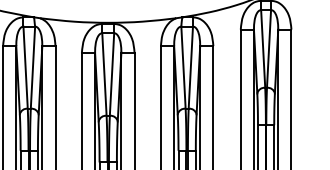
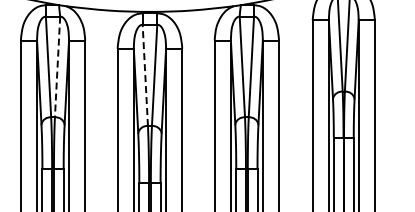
line: (32, 68) -> (57, 67), solid -> dashed
line: (104, 74) -> (145, 75), solid -> dashed

